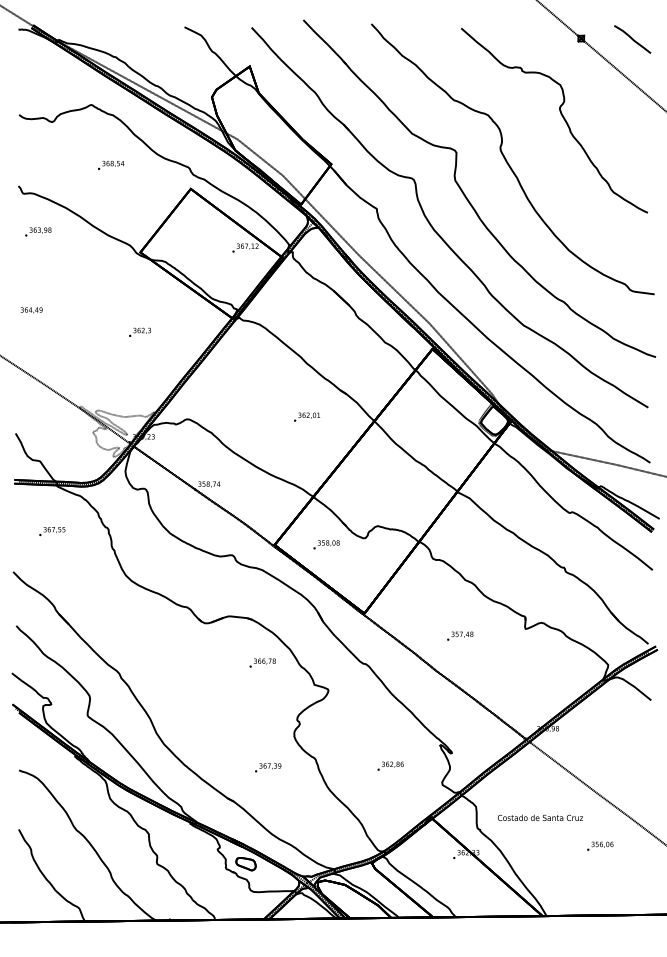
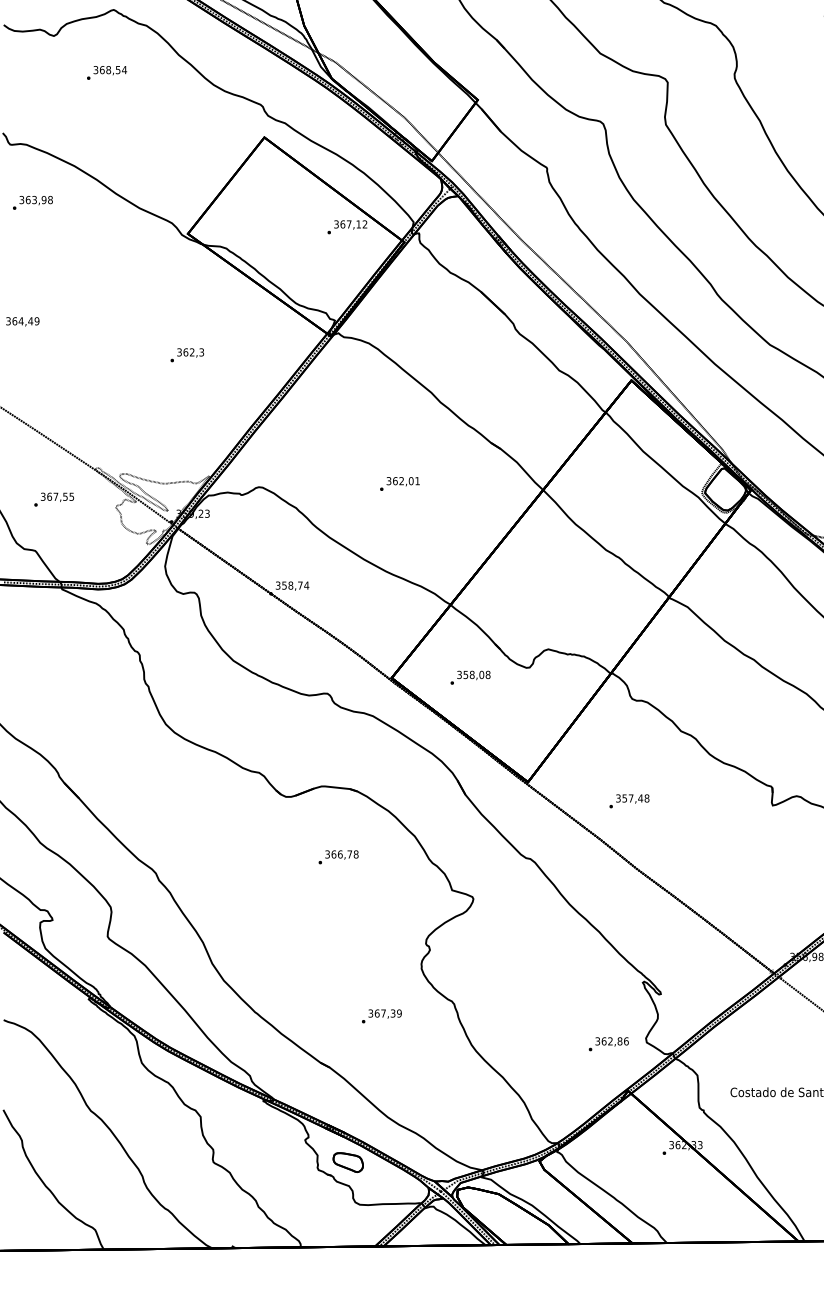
text: (111, 164) -> (107, 71), moved
text: (307, 416) -> (400, 482), moved
text: (52, 531) -> (54, 499), moved
text: (460, 635) -> (629, 800), moved
text: (262, 662) -> (338, 856), moved
text: (390, 765) -> (608, 1043), moved

